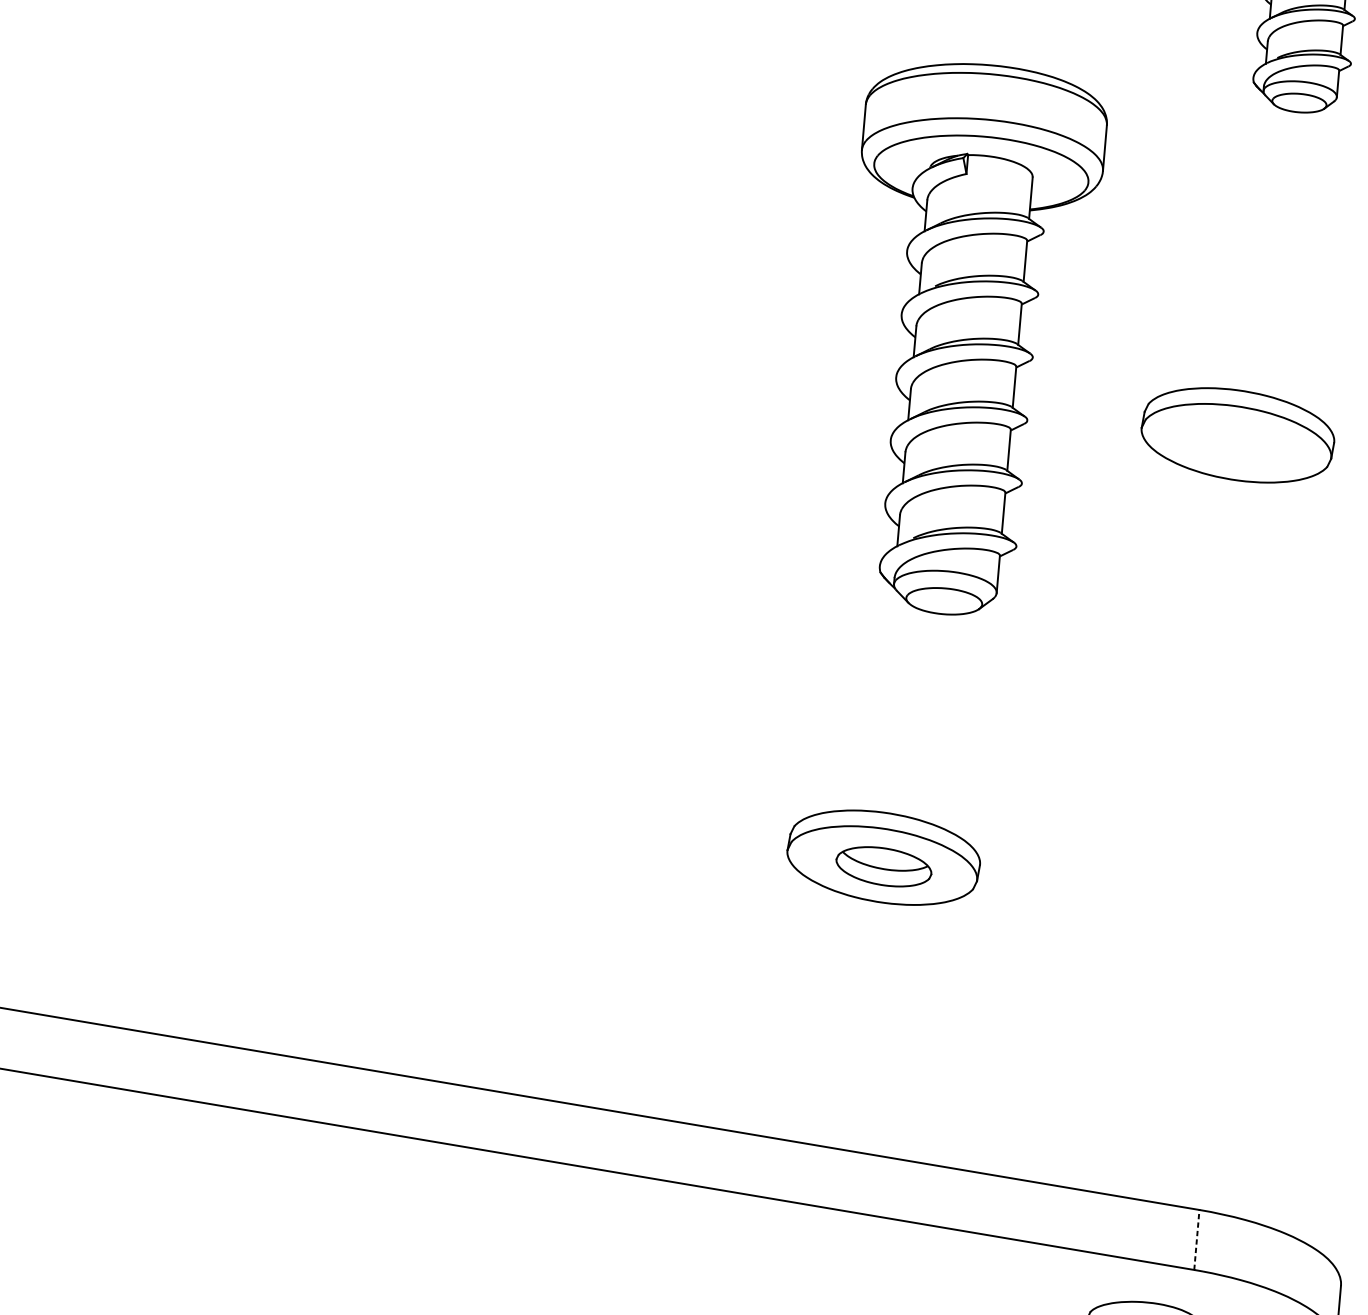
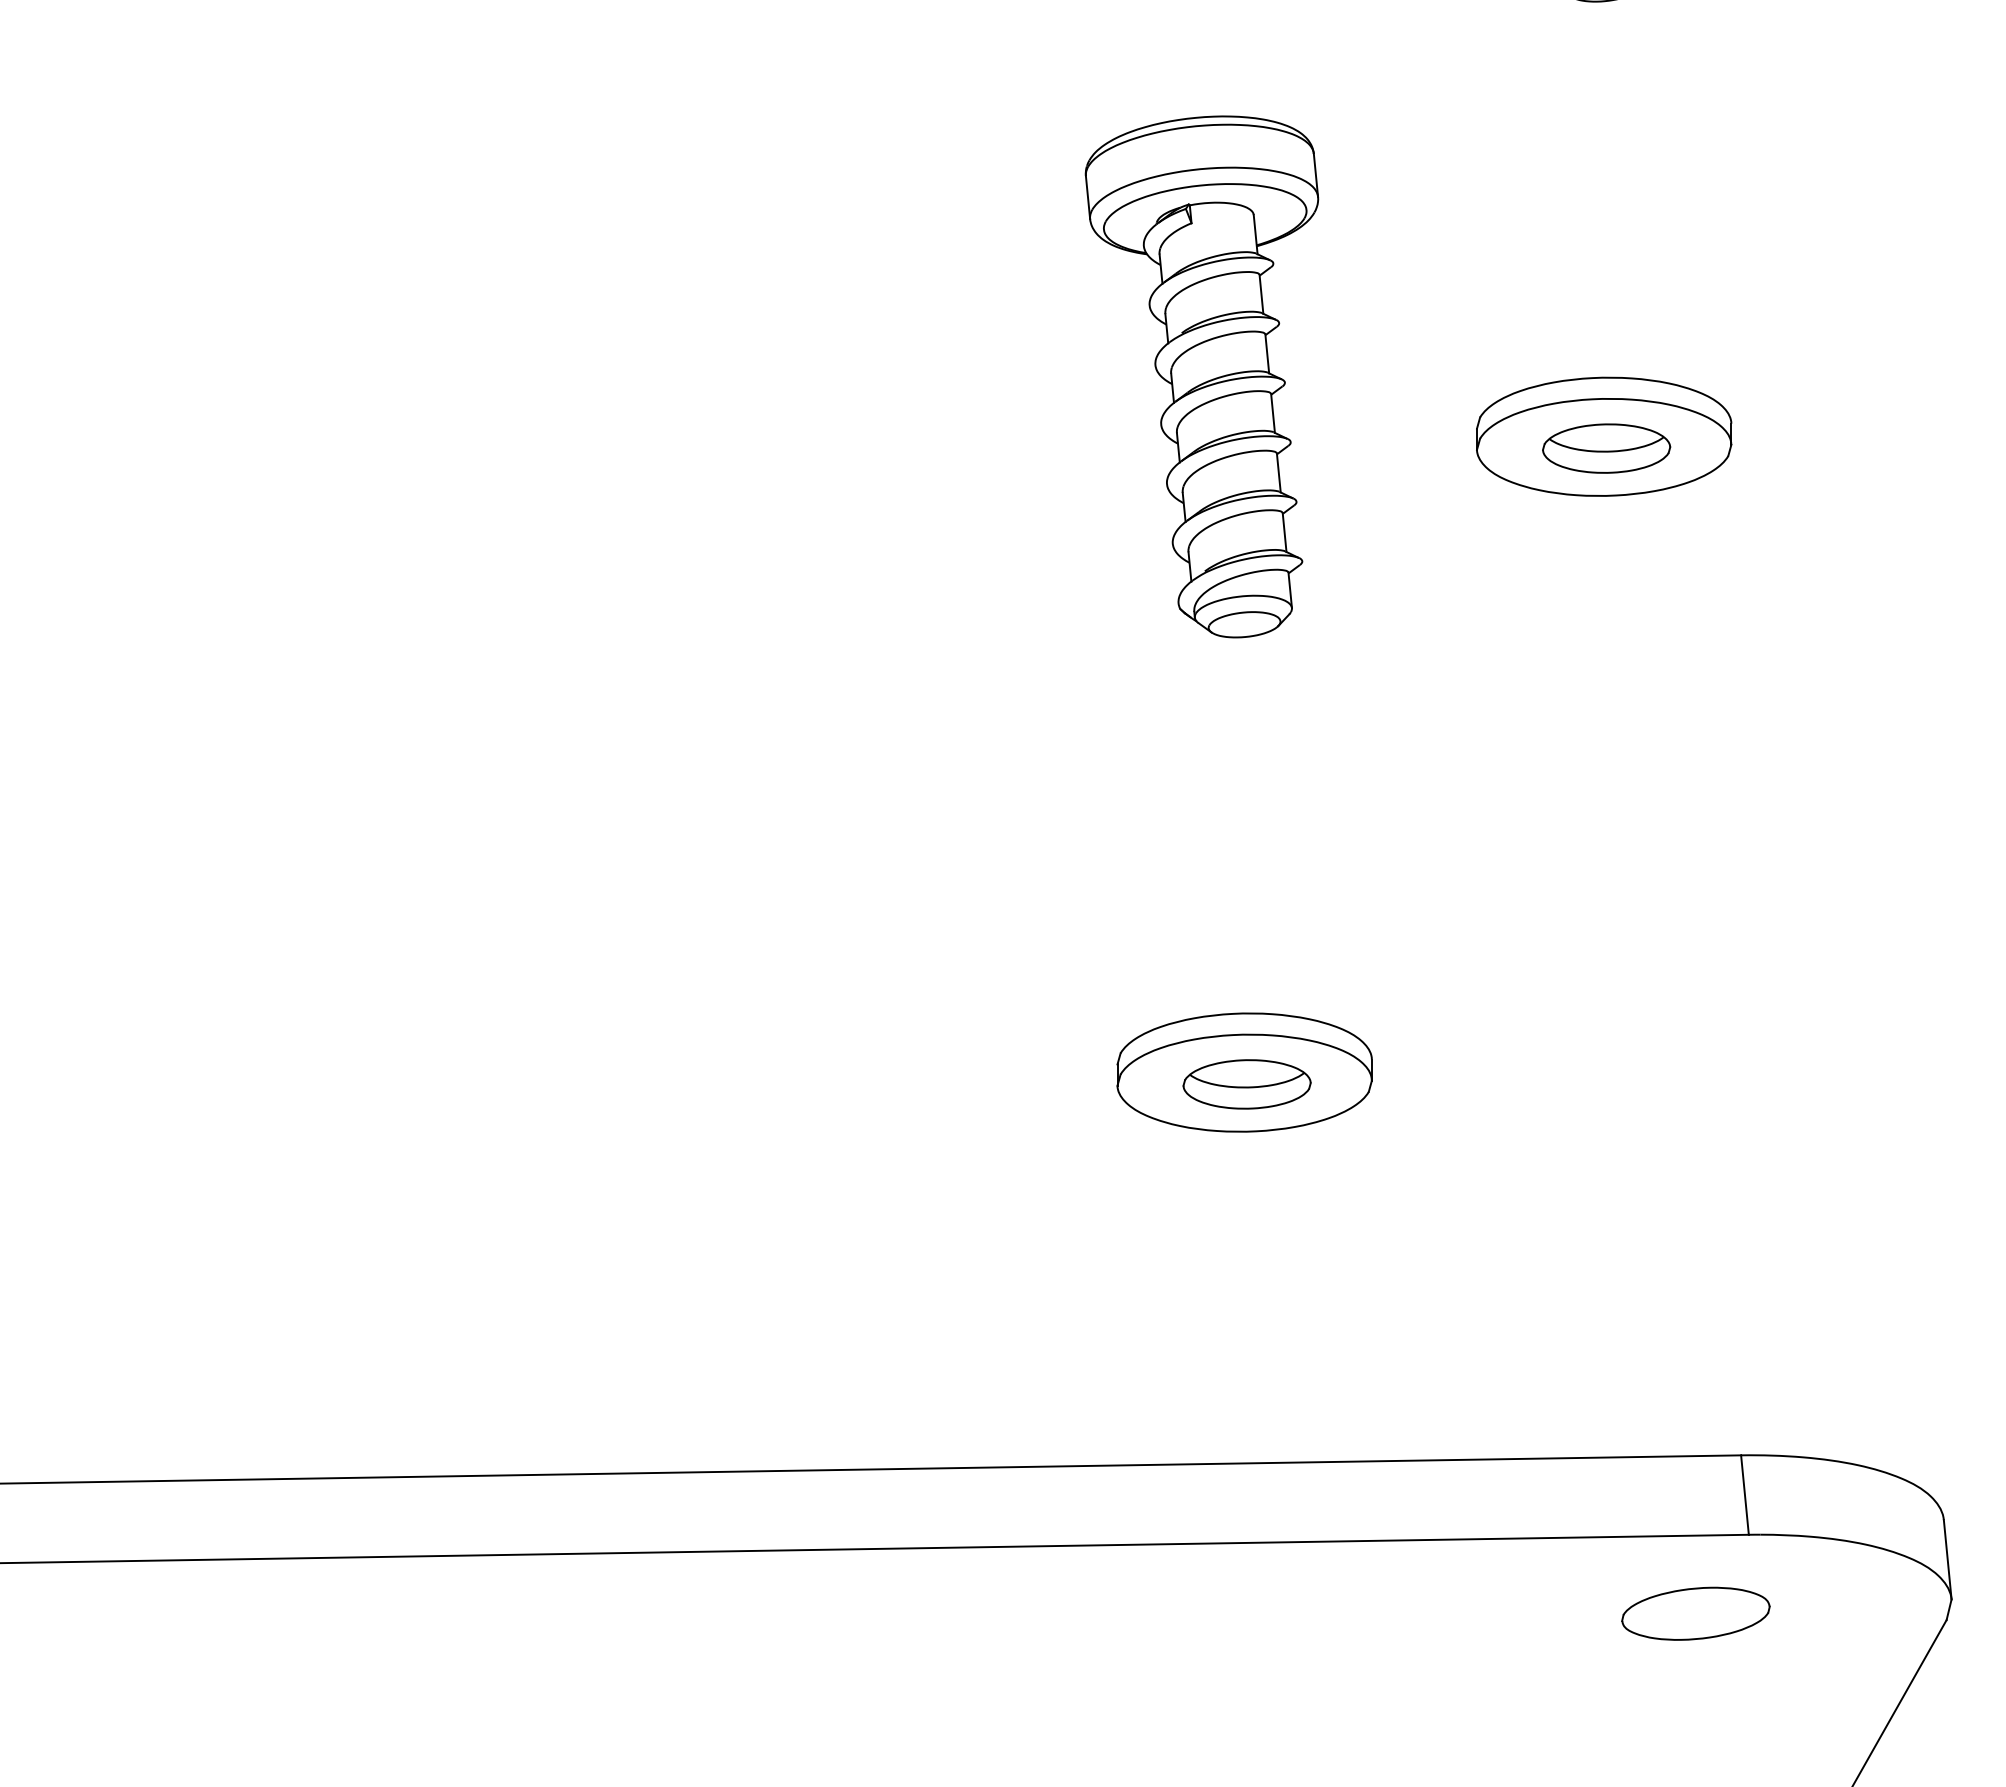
part: (947, 335) -> (1201, 376), size x0.71
part: (1238, 444) -> (1606, 448), added
line: (1196, 1240) -> (1744, 1495), dashed -> solid

